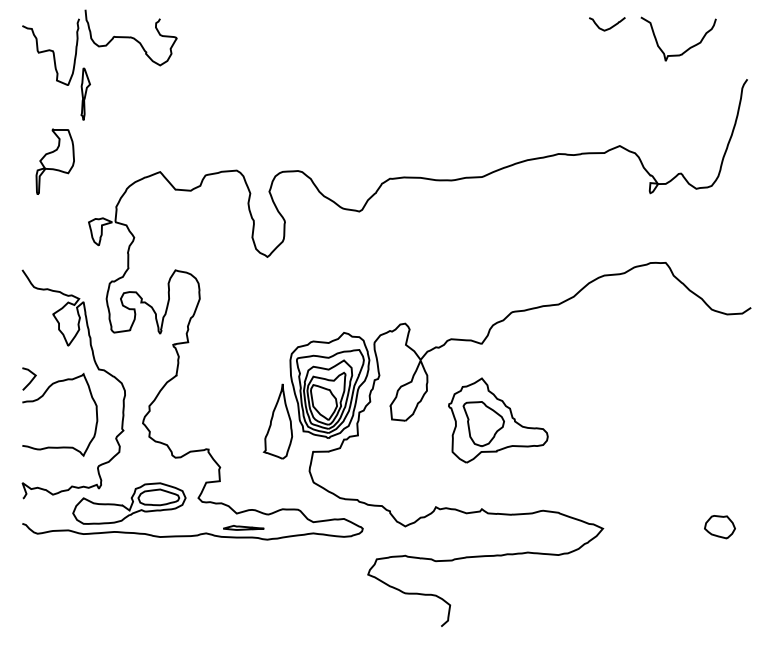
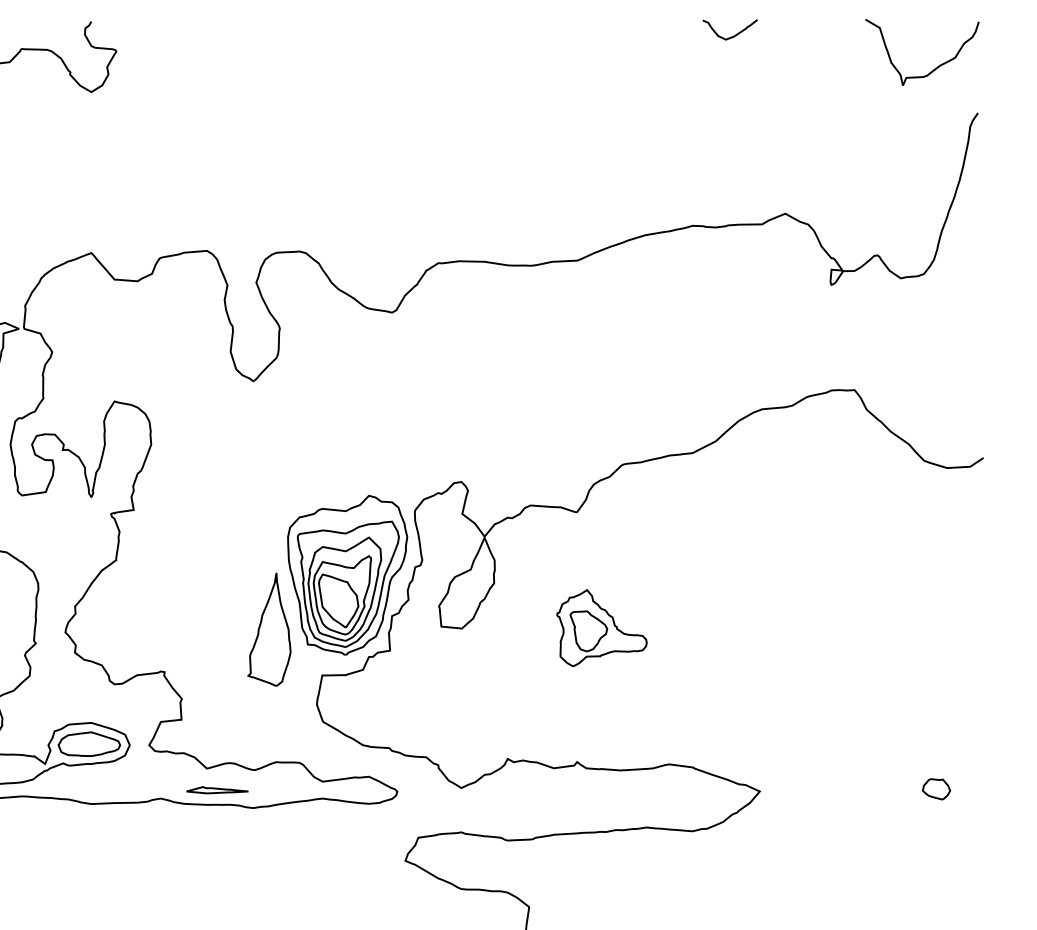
curve: (609, 27) -> (733, 34), moved
curve: (687, 48) -> (935, 66), moved
part: (498, 420) -> (602, 628), size x0.6
part: (719, 527) -> (935, 789), size x0.6

